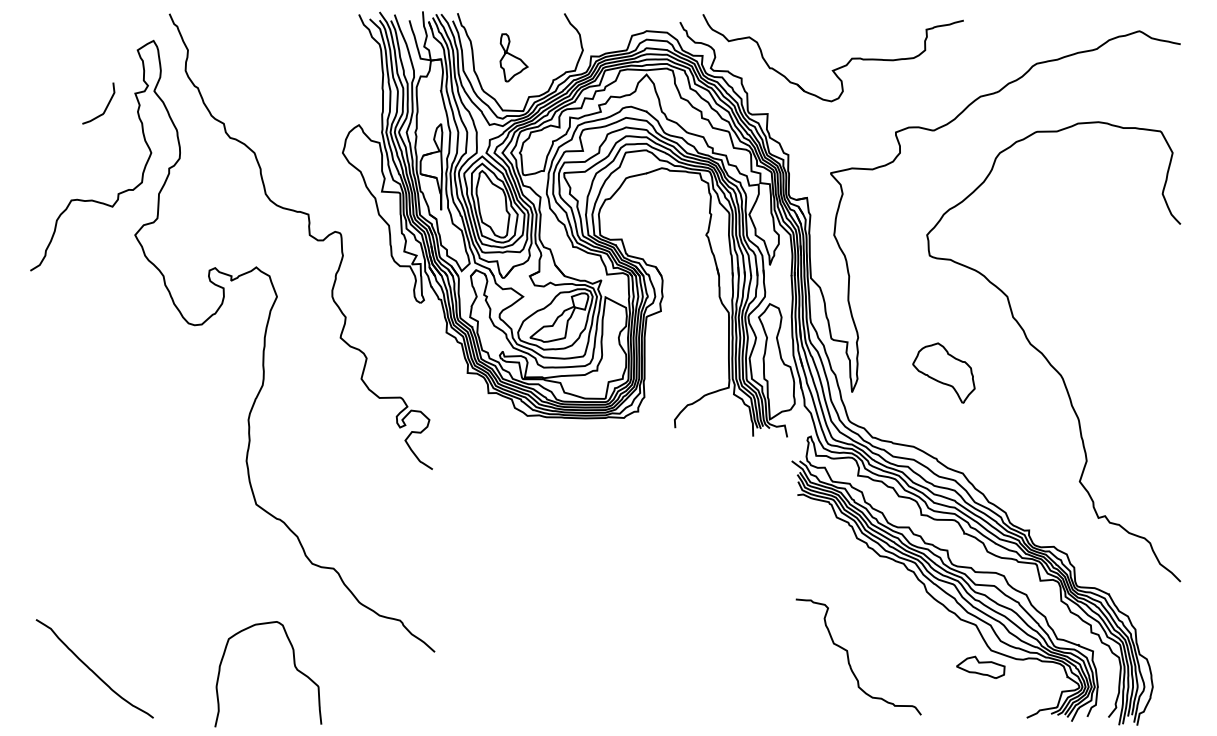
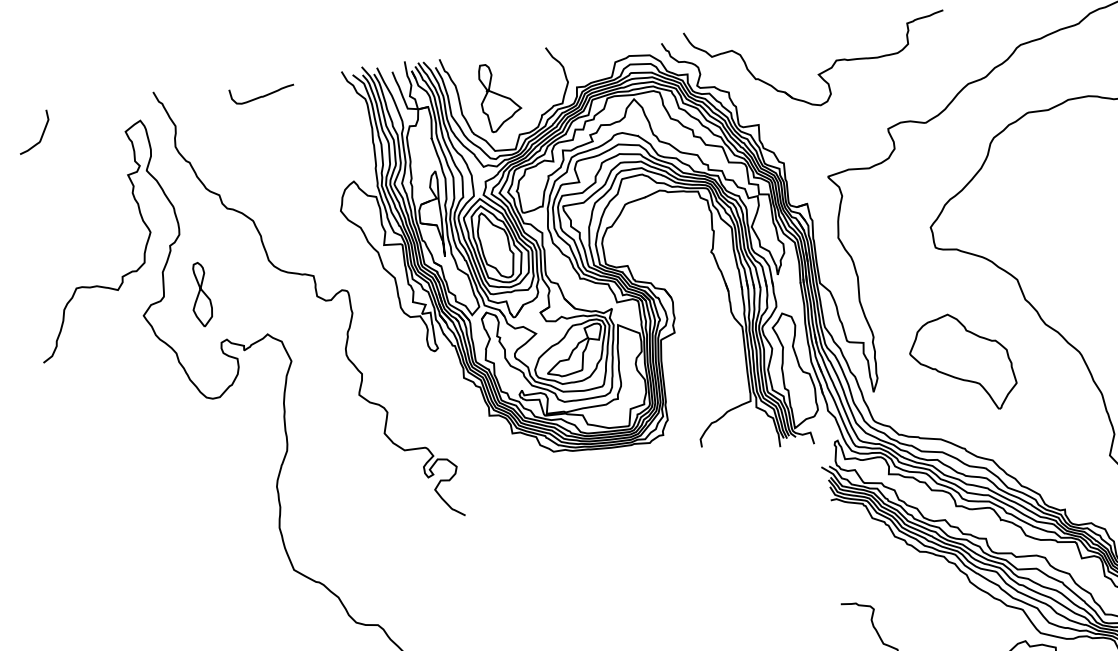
curve: (277, 29) -> (262, 95), added
part: (513, 57) -> (499, 97), size x1.43
curve: (105, 107) -> (41, 135), moved
part: (194, 220) -> (201, 294), added
part: (943, 372) -> (962, 362), size x1.67

